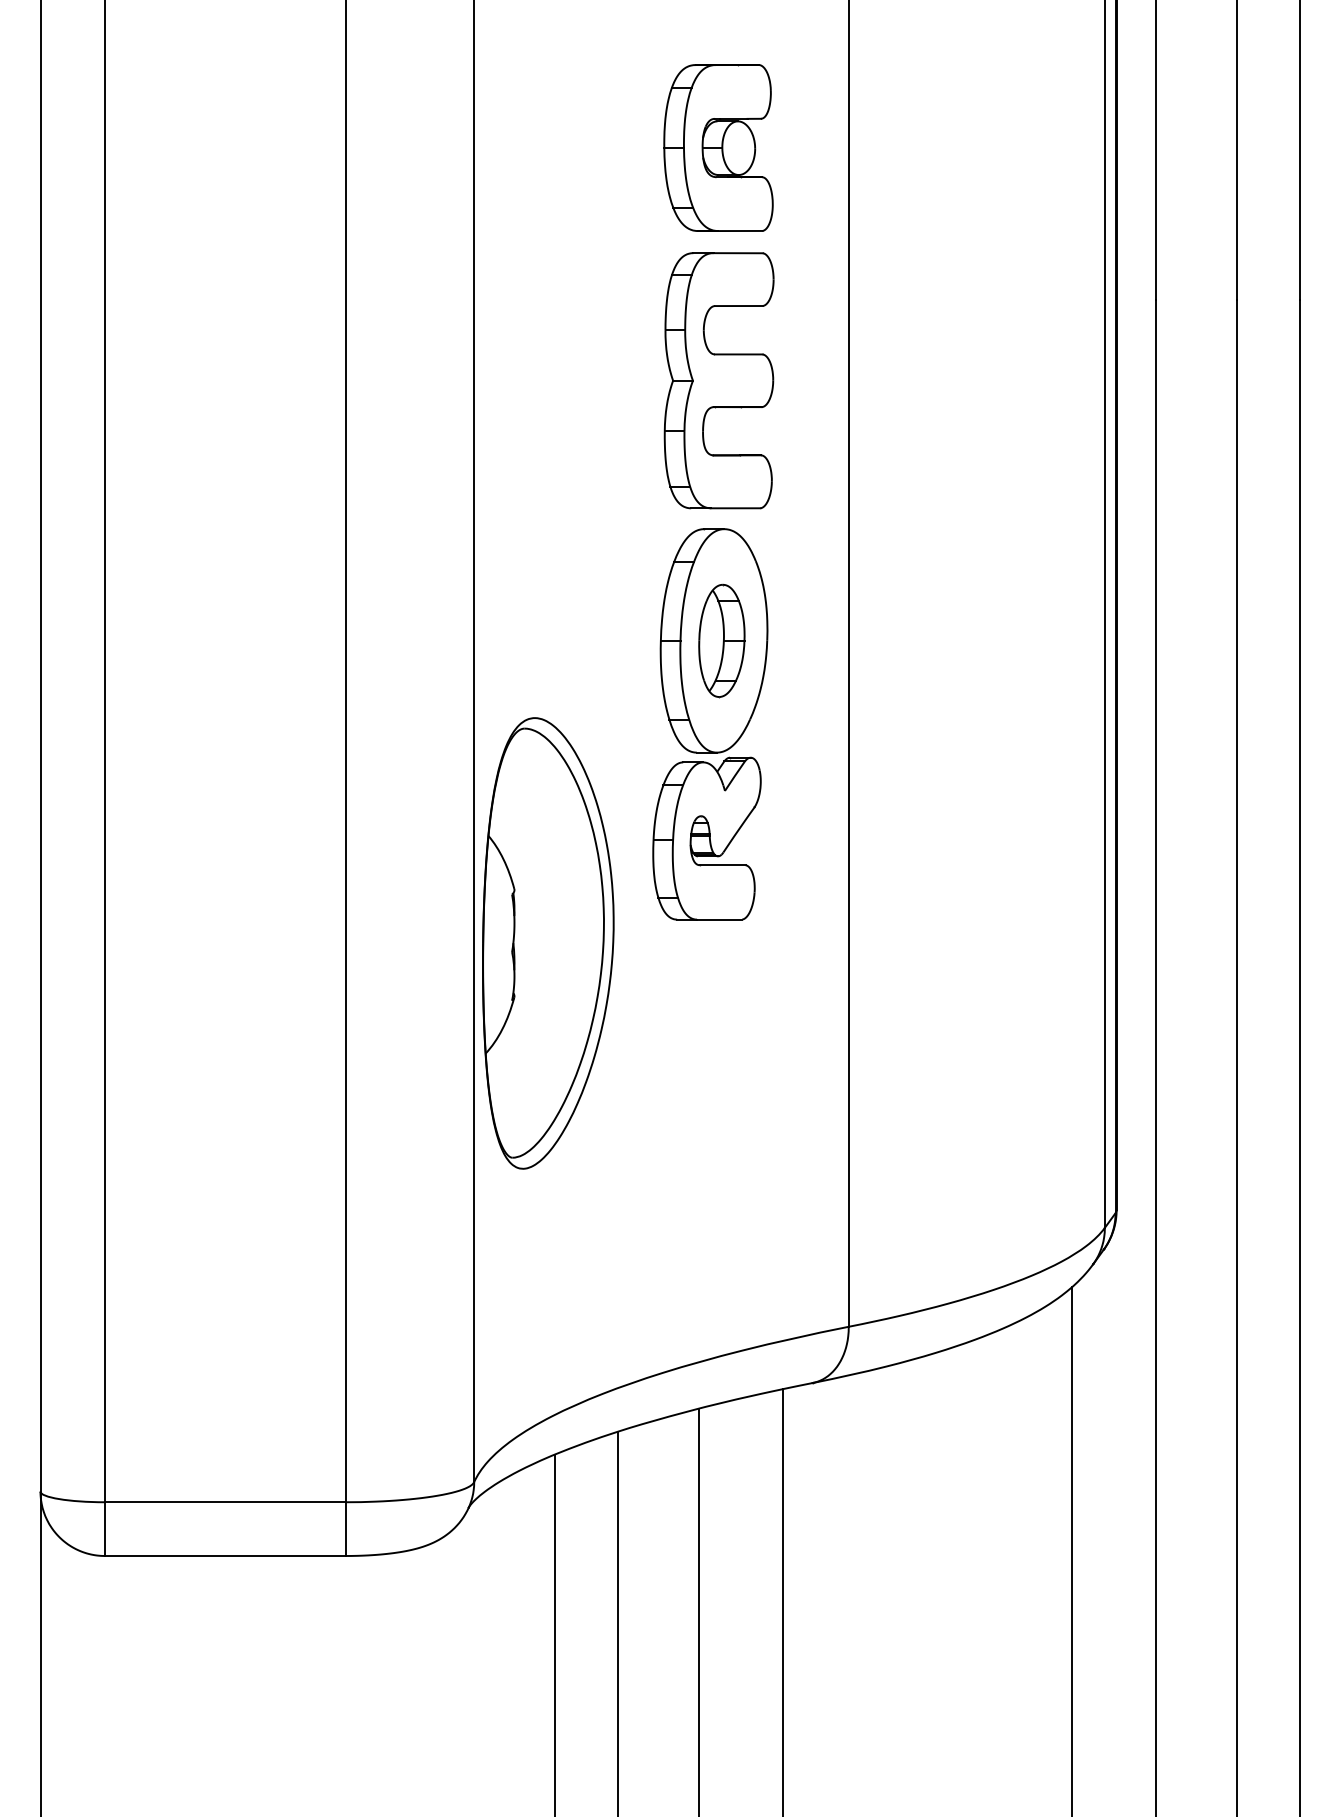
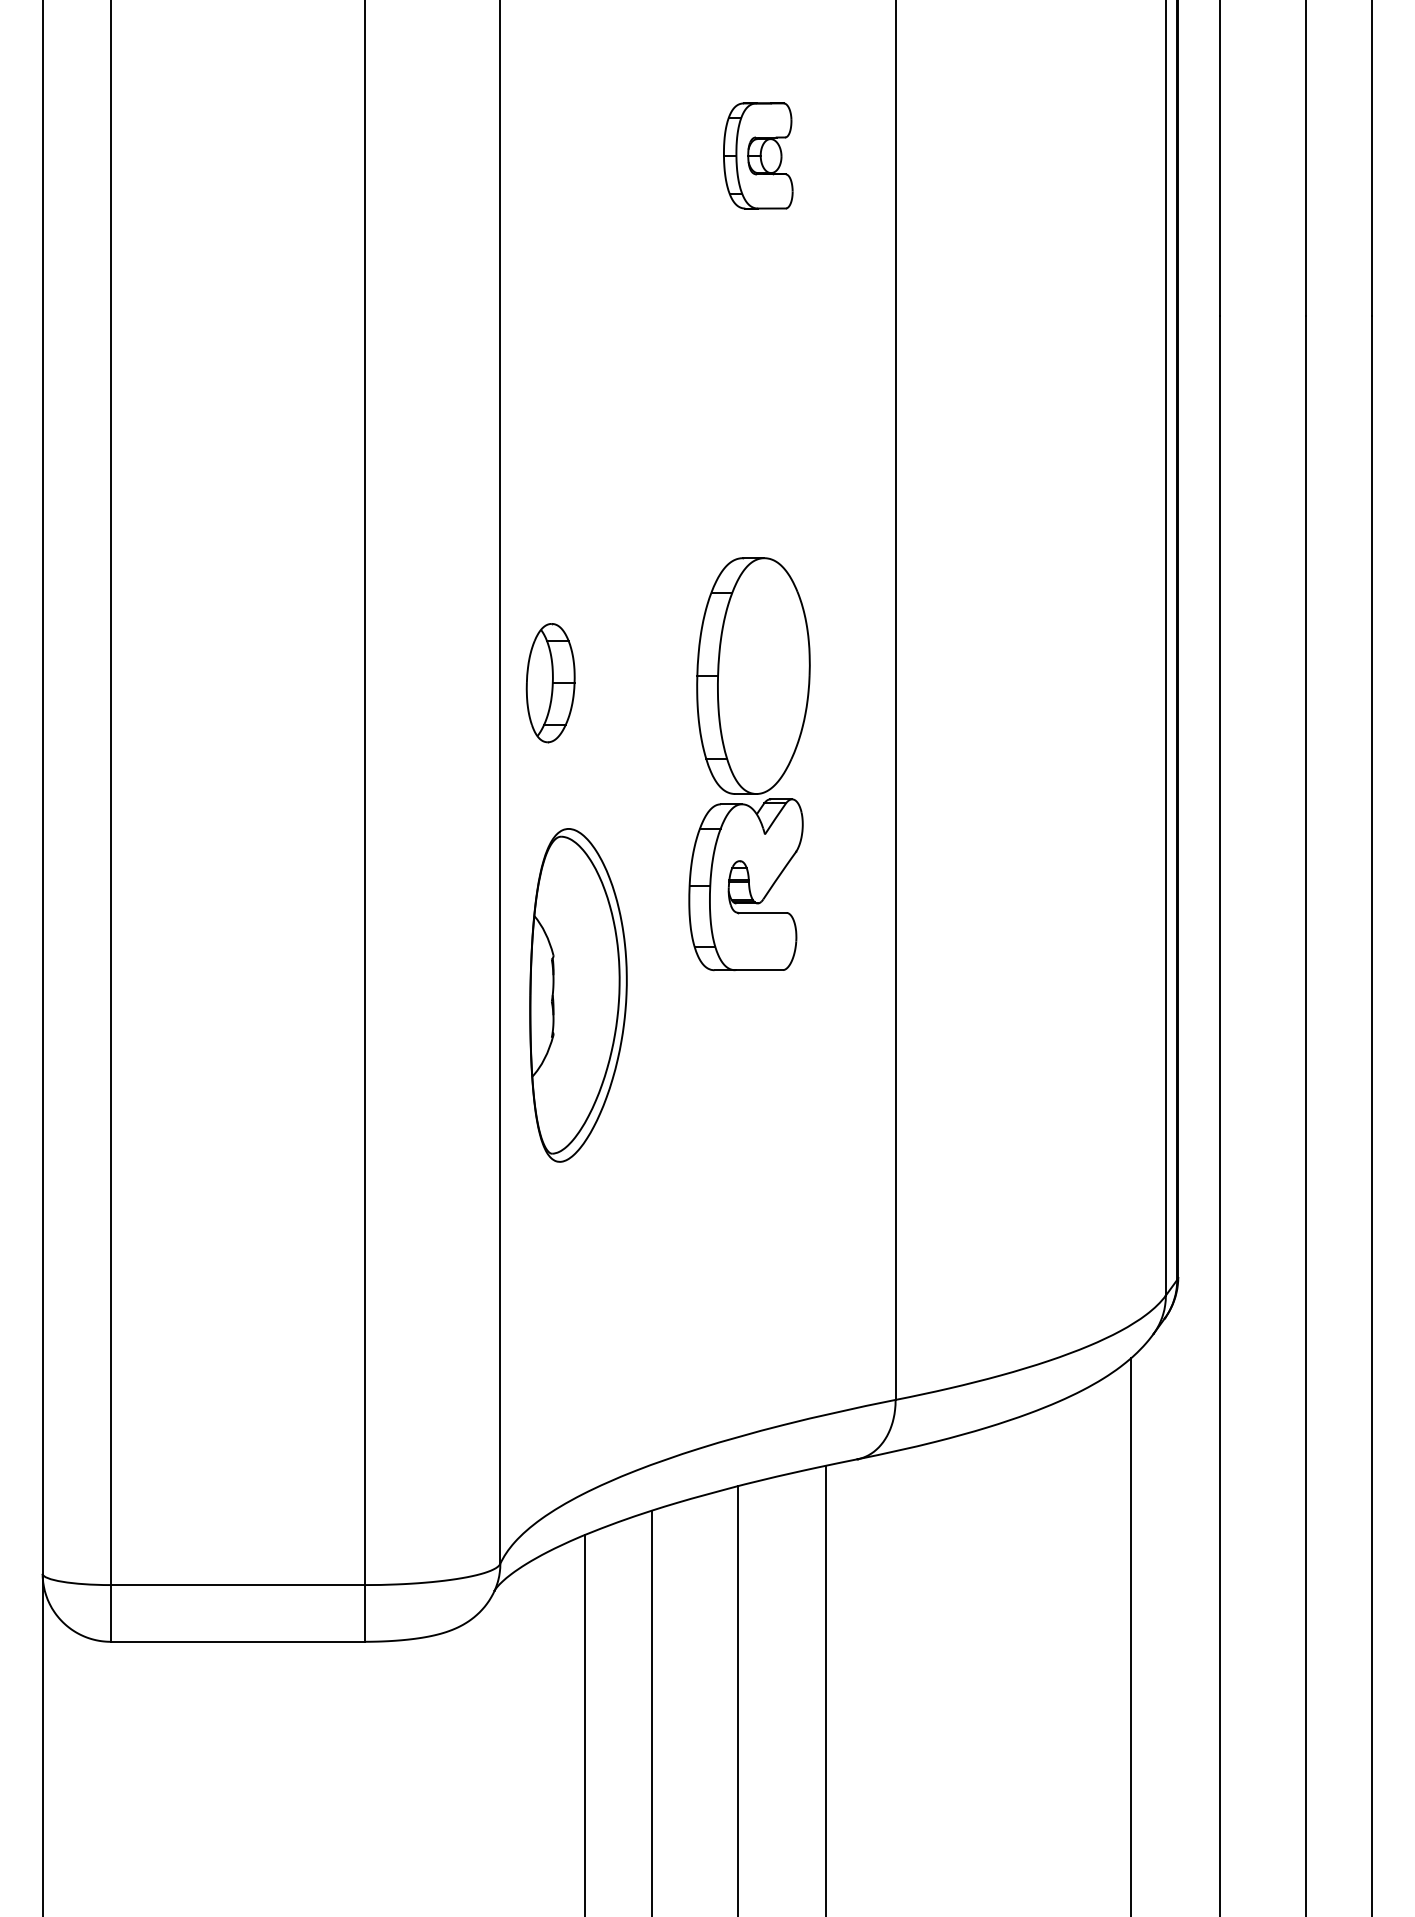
part: (718, 147) -> (758, 155), size x0.6
part: (718, 380) -> (758, 401), removed
part: (721, 641) -> (550, 683), moved
part: (548, 943) -> (578, 995), size x0.7

